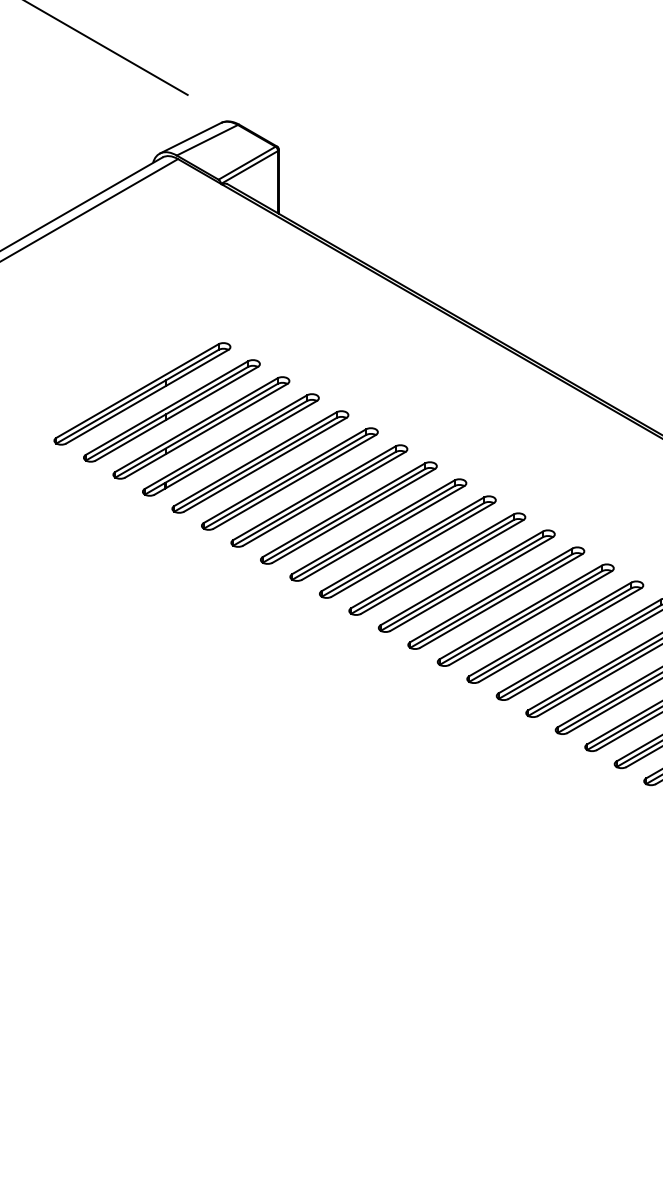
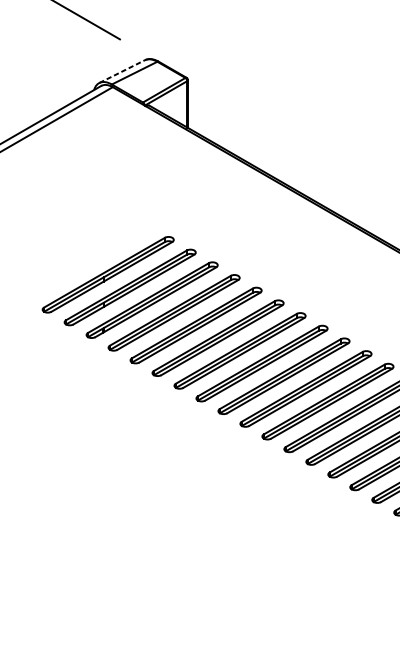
line: (191, 138) -> (122, 71), solid -> dashed
part: (142, 393) -> (86, 261), removed

